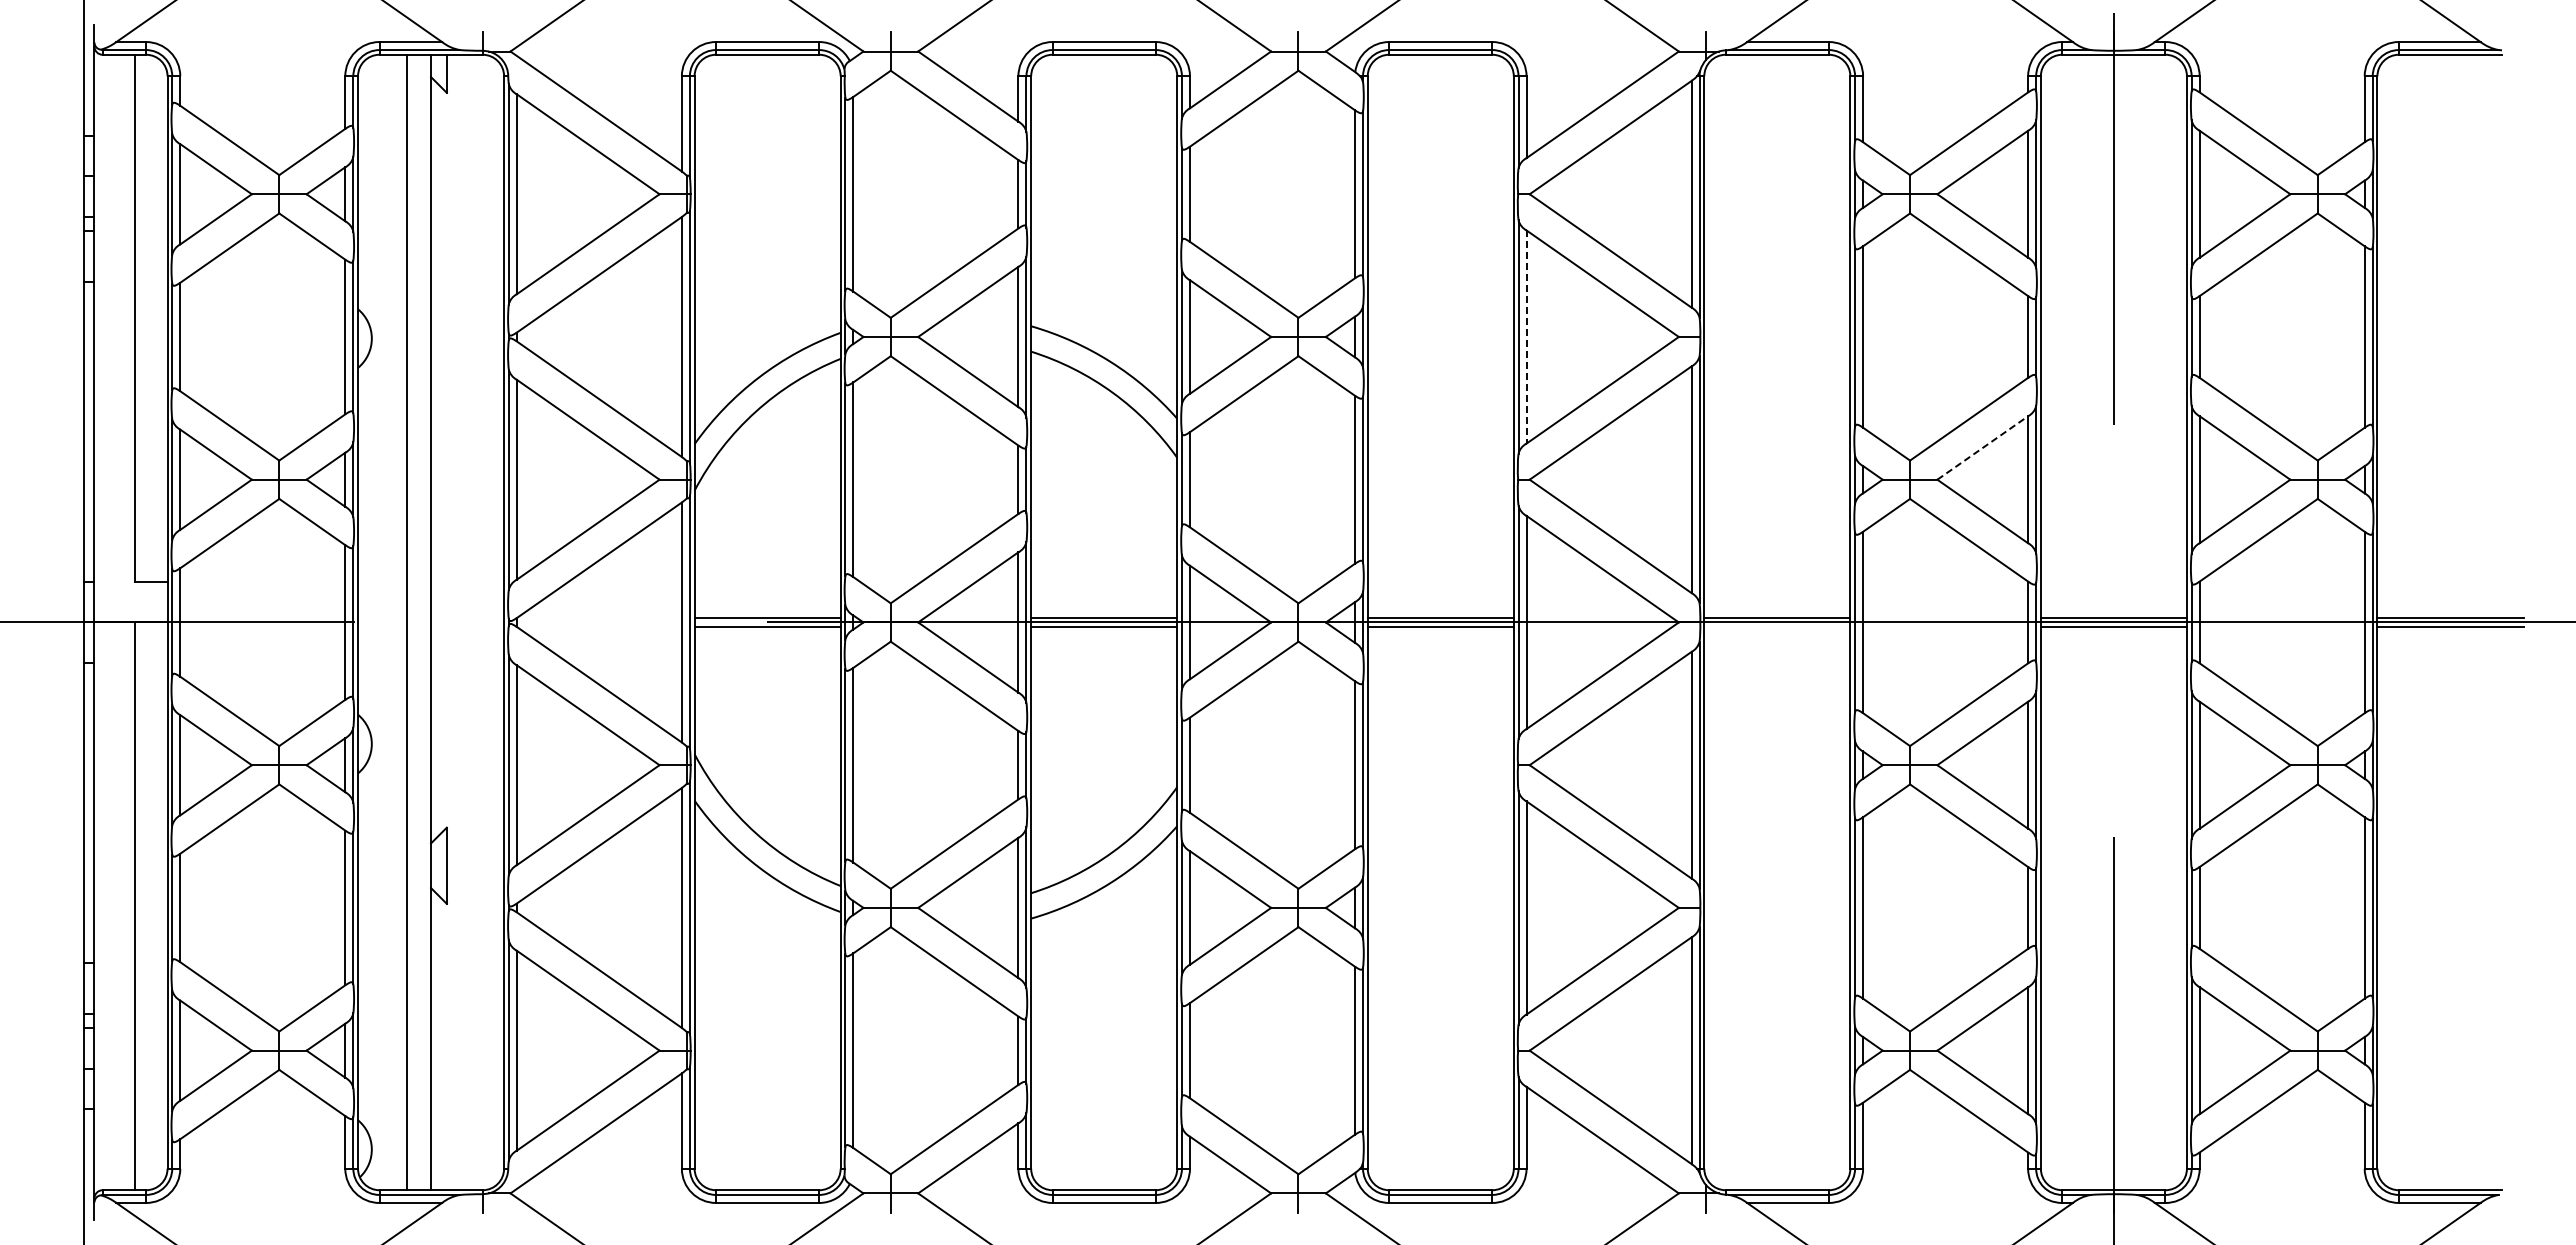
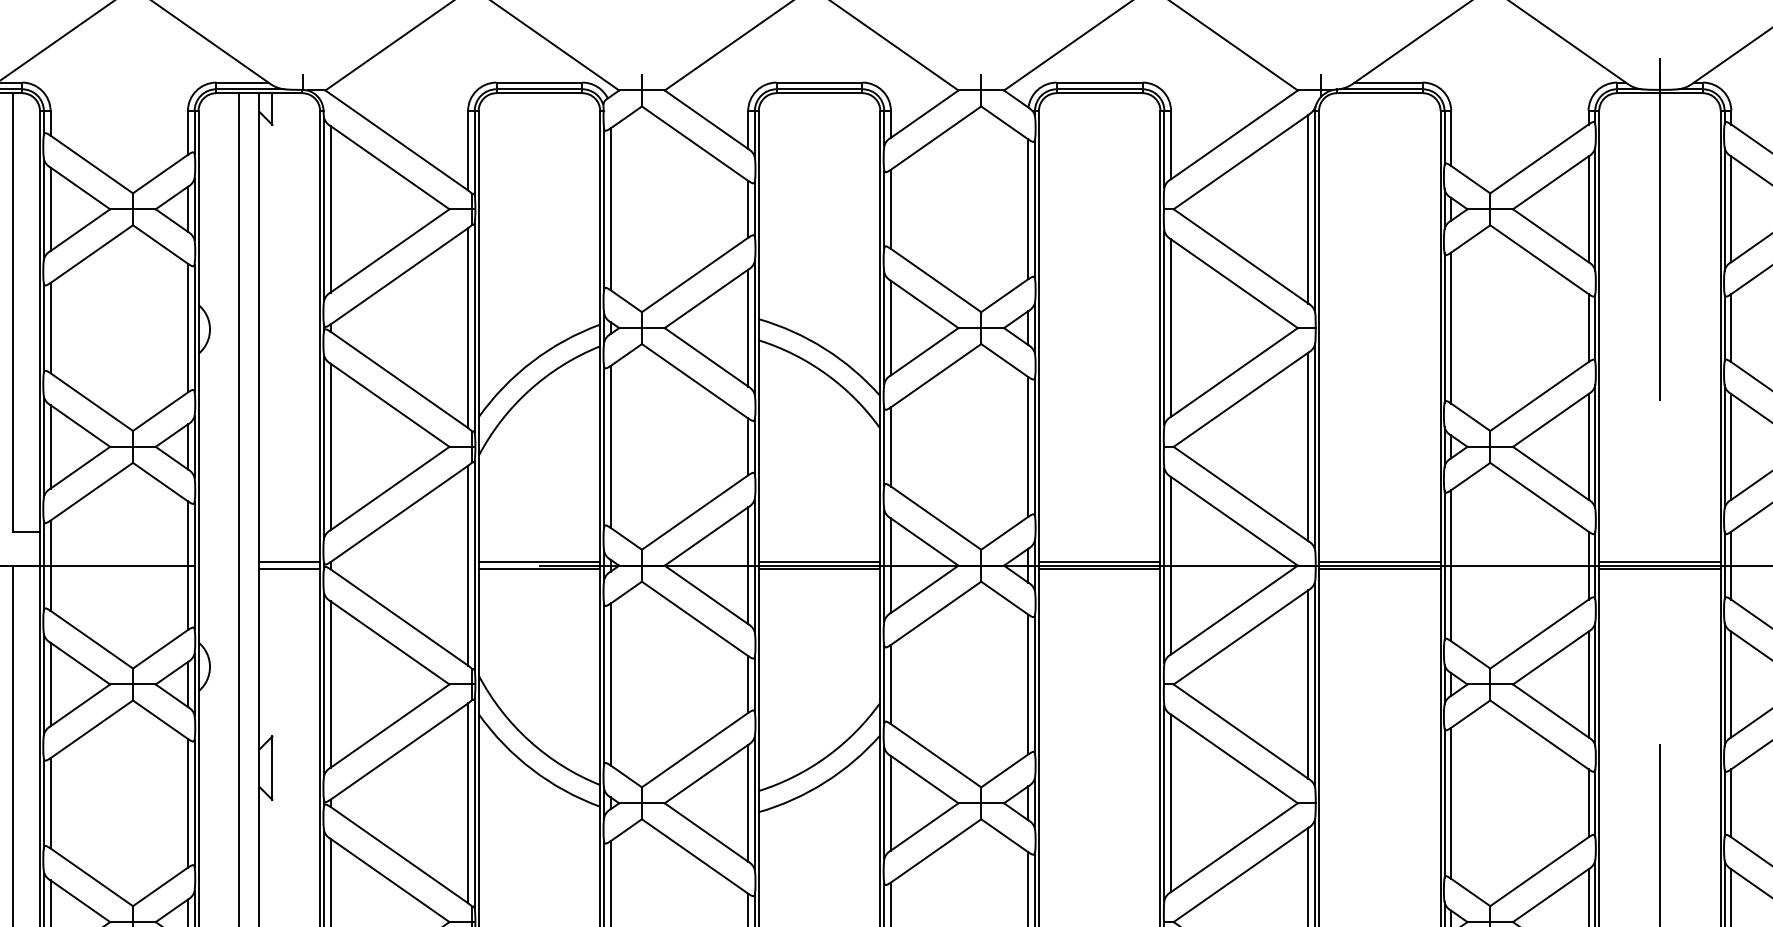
line: (1526, 337) -> (1171, 328), dashed -> solid
line: (1983, 447) -> (1551, 420), dashed -> solid
line: (467, 618) -> (289, 562), added
line: (467, 626) -> (289, 569), added
line: (1777, 626) -> (1379, 569), added

